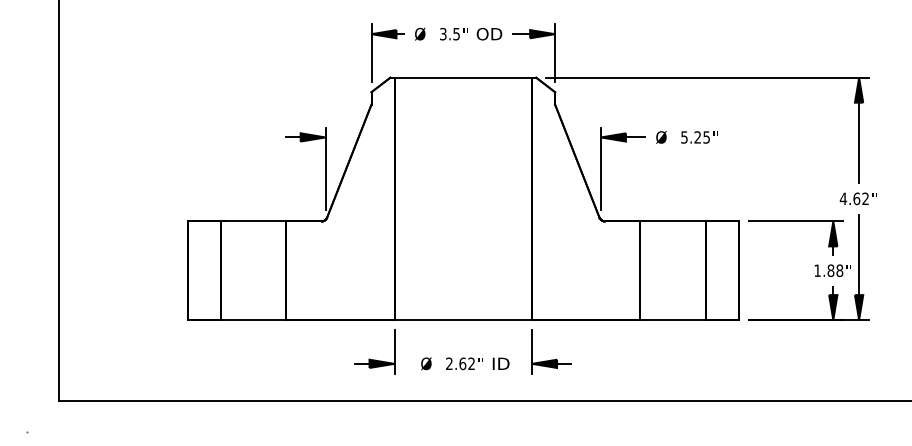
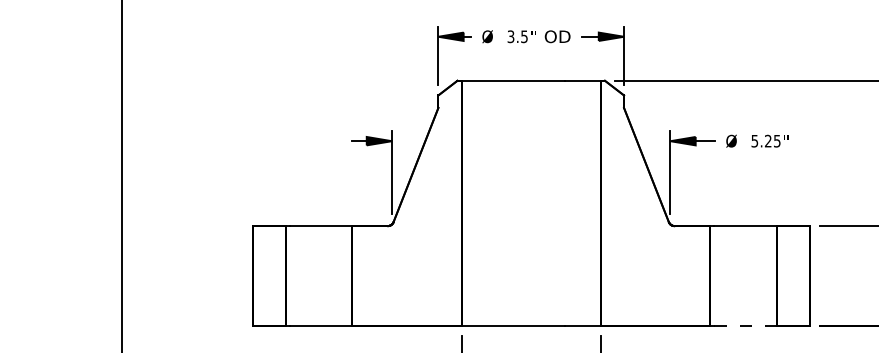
line: (675, 320) -> (745, 326), solid -> dashed

